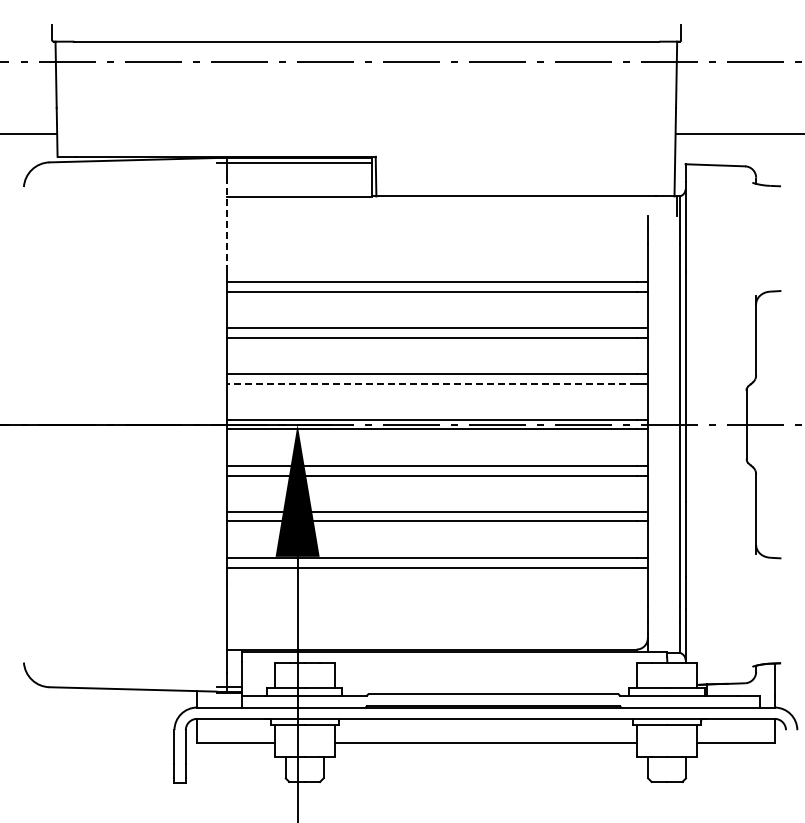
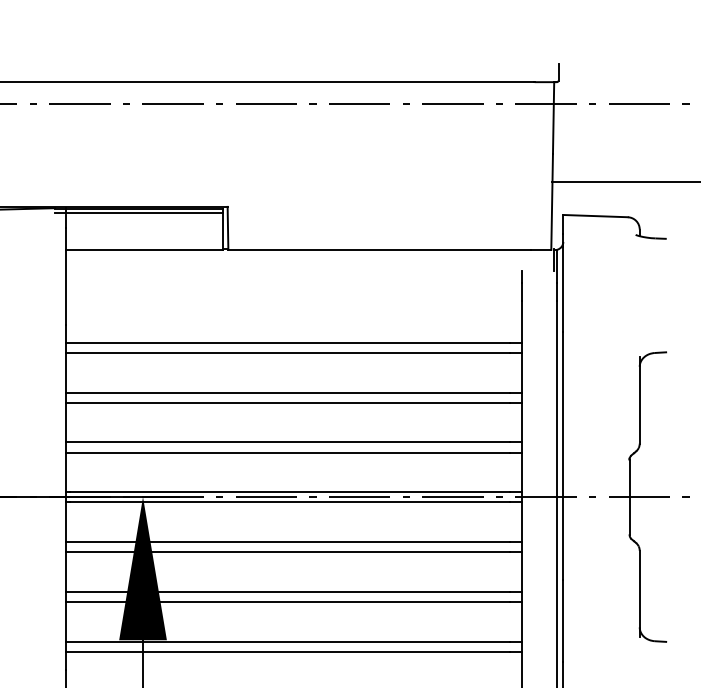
line: (226, 221) -> (65, 276), dashed -> solid
line: (431, 383) -> (288, 452), dashed -> solid

